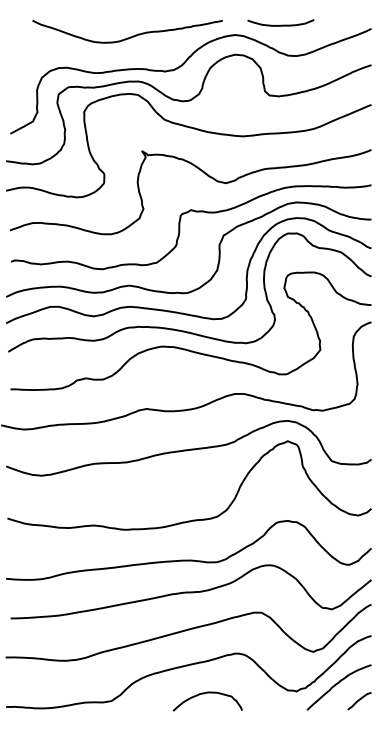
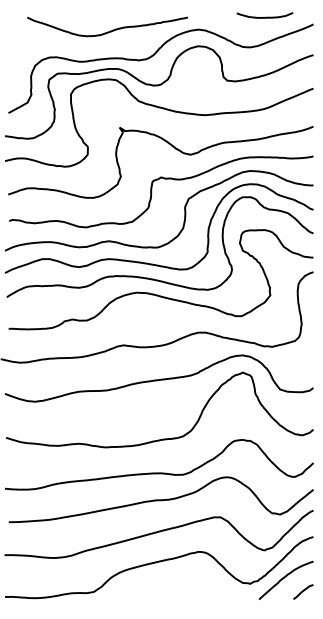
curve: (281, 24) -> (265, 16), moved
curve: (204, 694) -> (172, 586), removed

